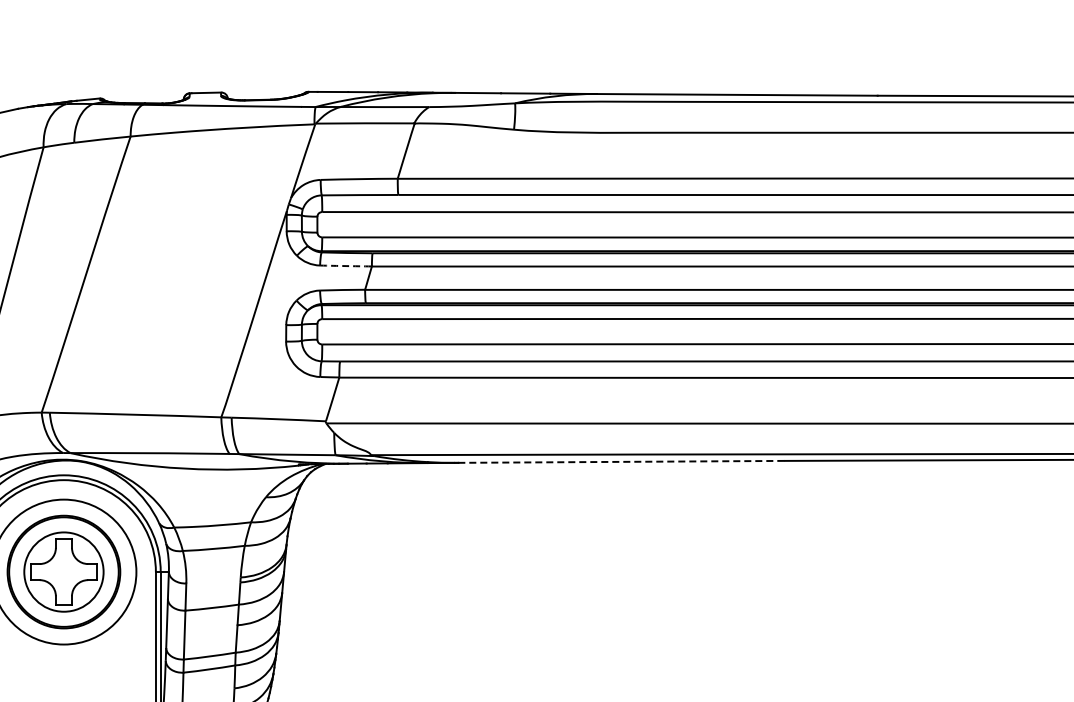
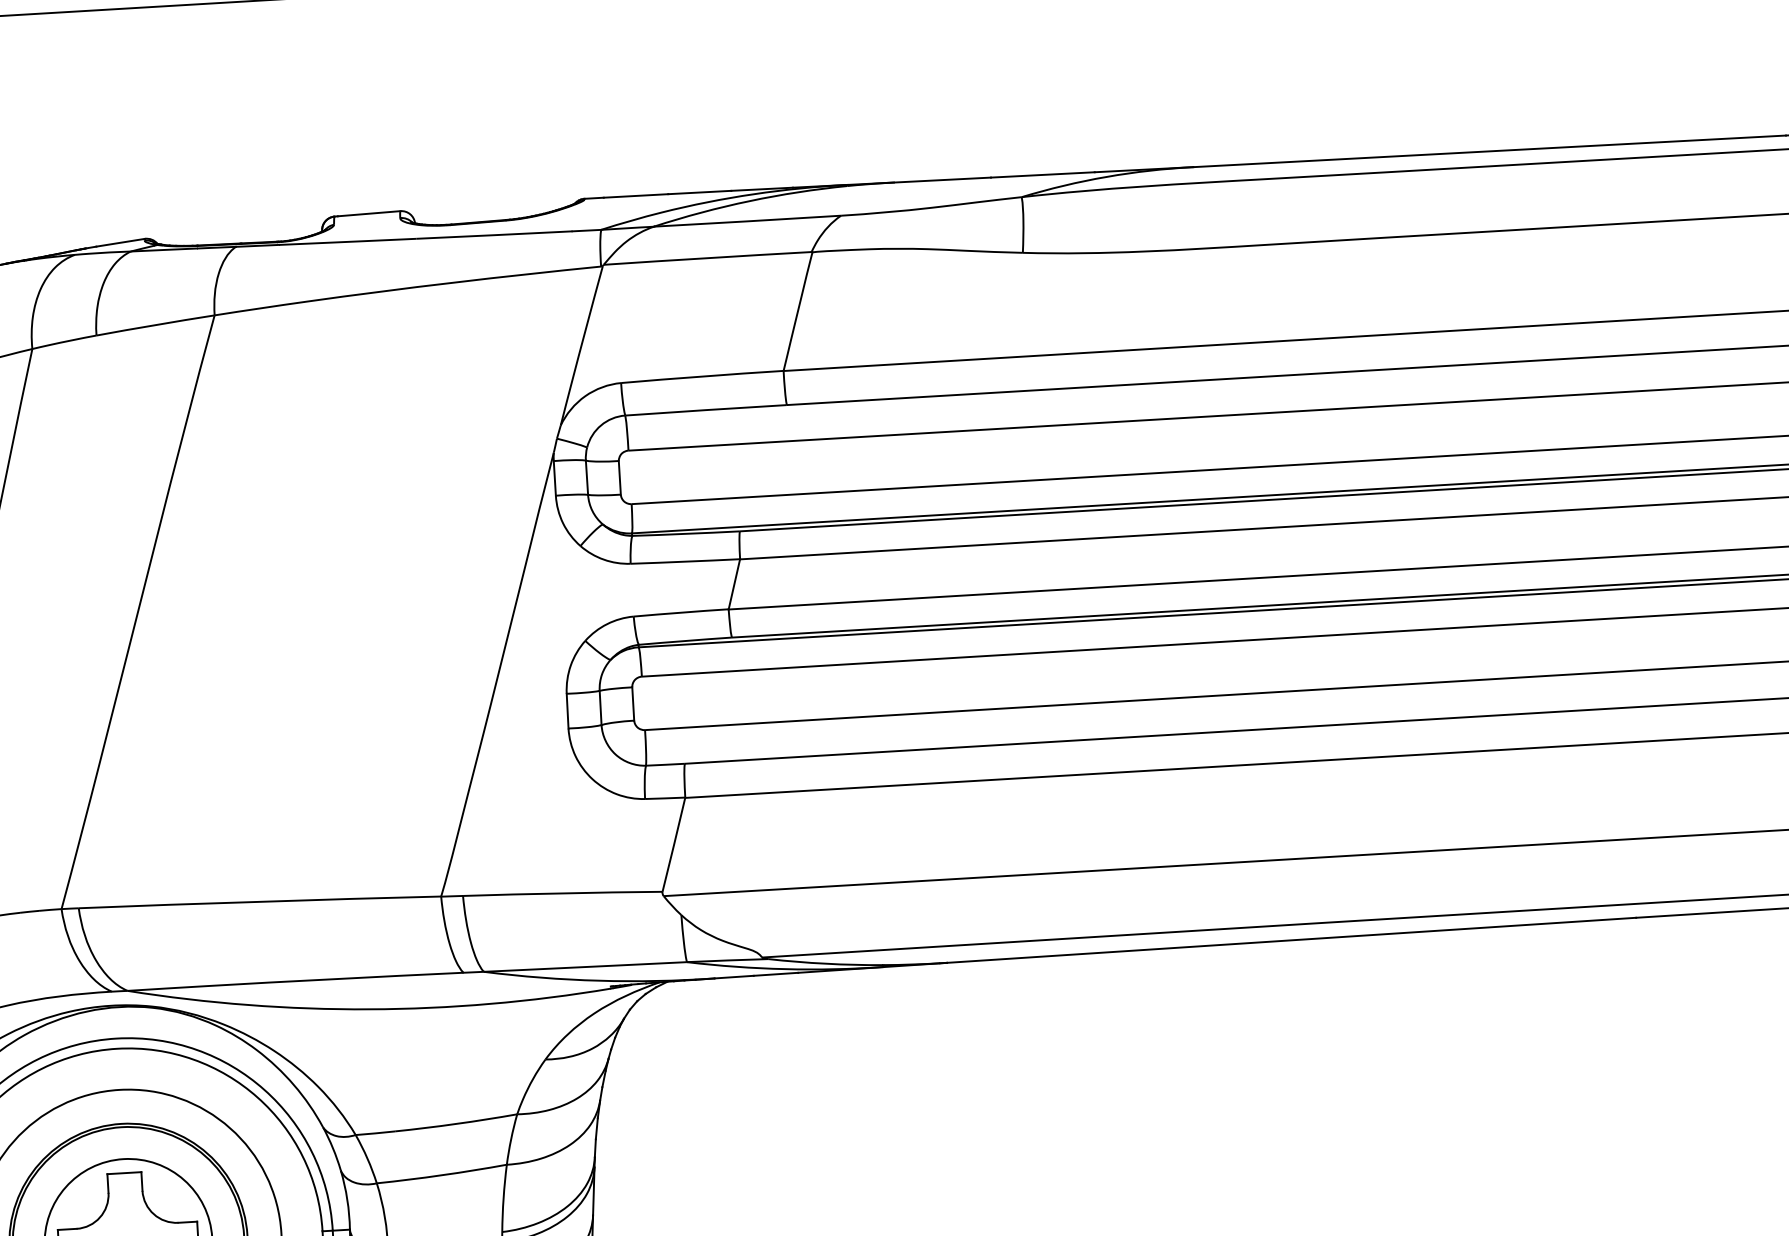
arc: (346, 266) -> (686, 562), dashed -> solid
line: (622, 461) -> (1293, 939), dashed -> solid

